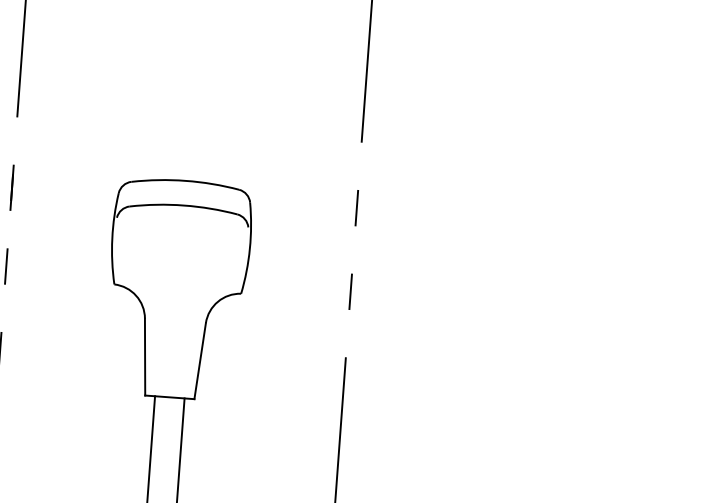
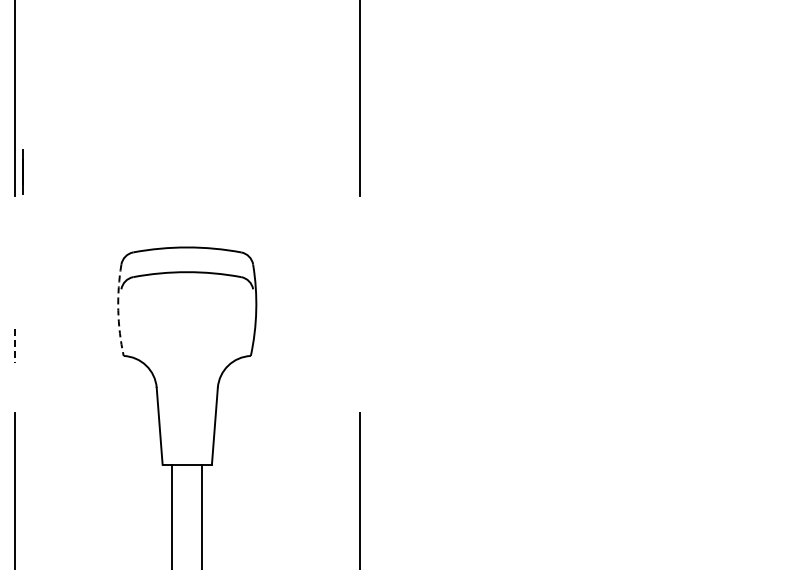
line: (12, 187) -> (22, 171), moved
line: (356, 207) -> (359, 261), removed
arc: (112, 238) -> (118, 310), solid -> dashed
line: (6, 266) -> (14, 346), solid -> dashed
line: (350, 291) -> (359, 345), removed

